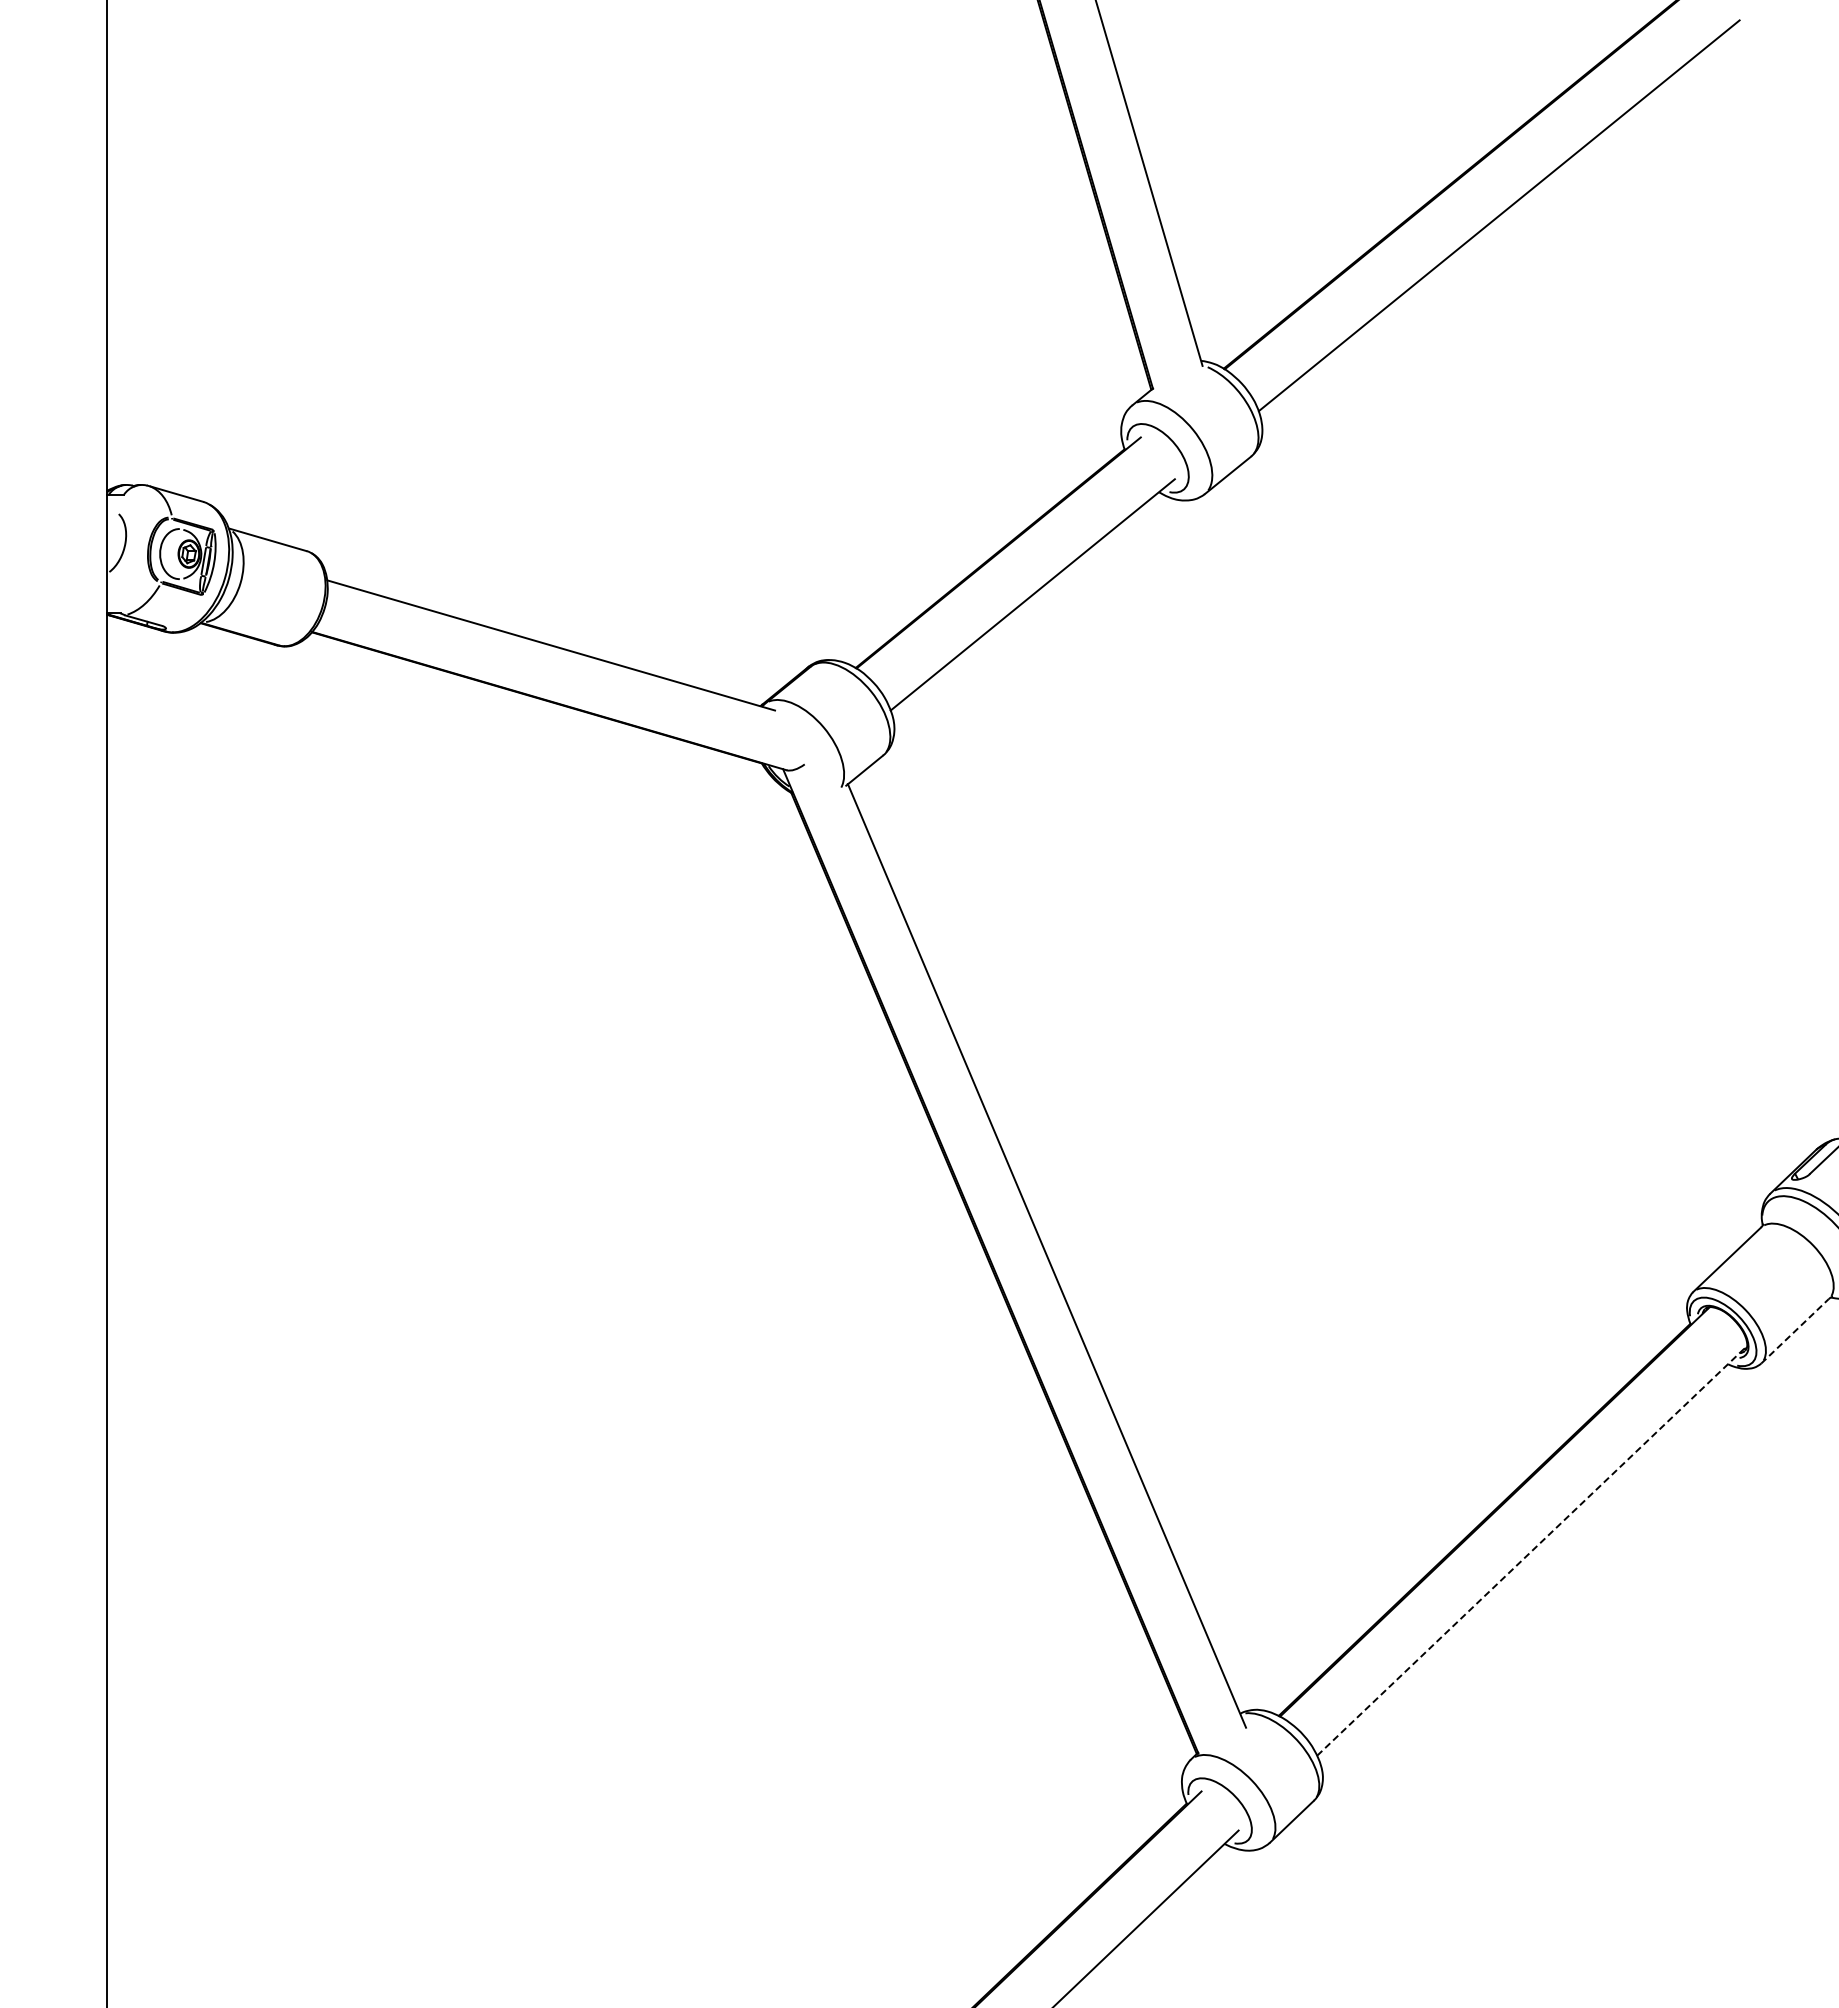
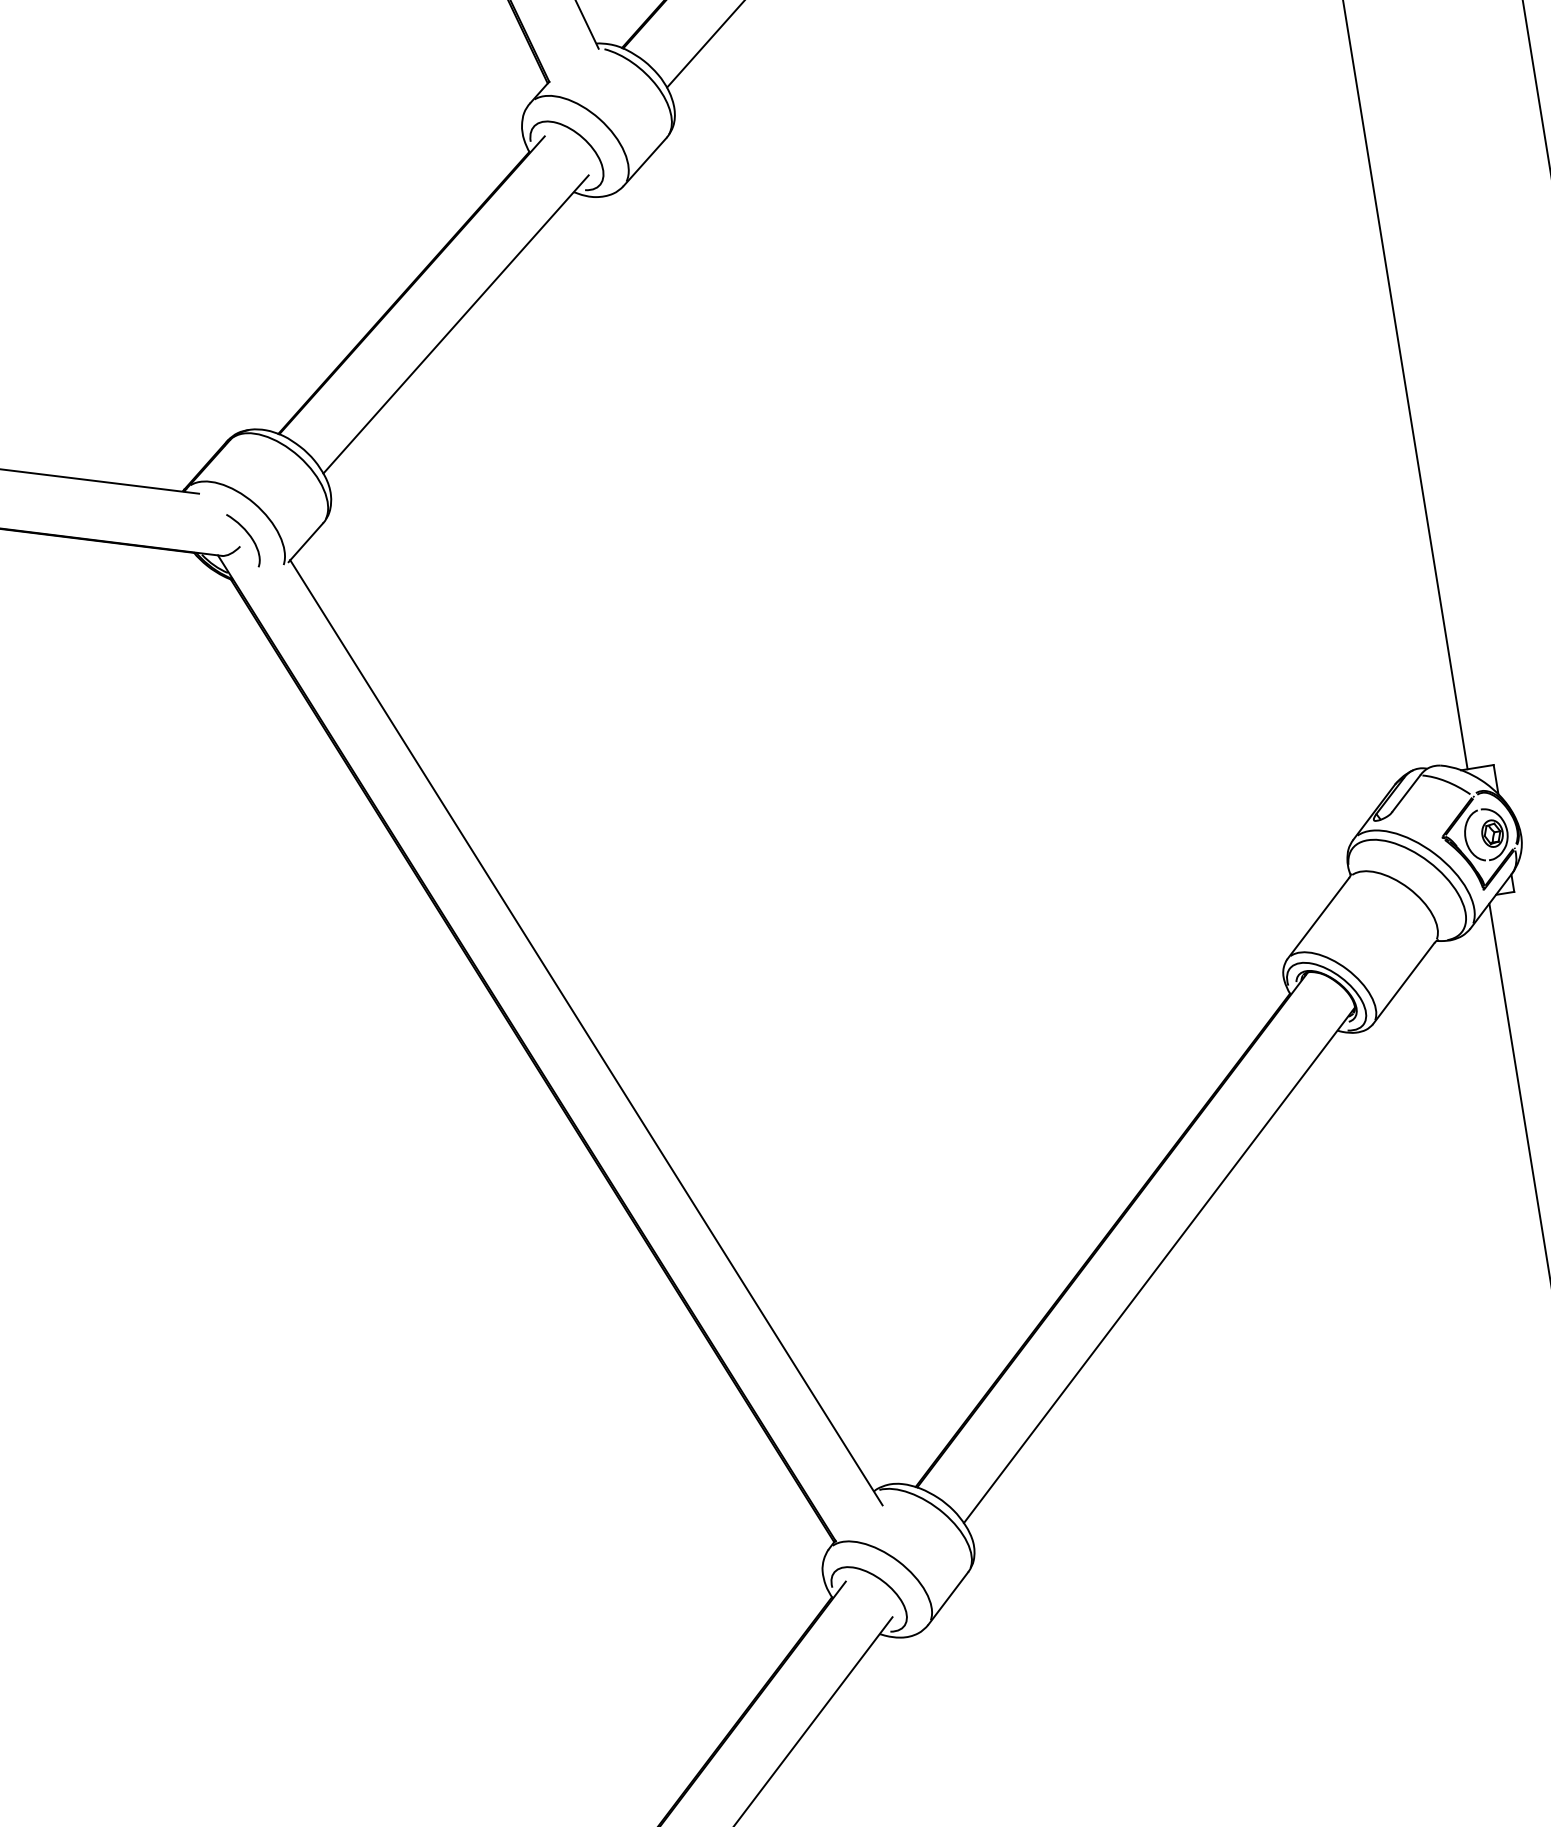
curve: (814, 757) -> (249, 537), added
line: (1794, 1331) -> (1403, 983), dashed -> solid
line: (1532, 1550) -> (1159, 1264), dashed -> solid

